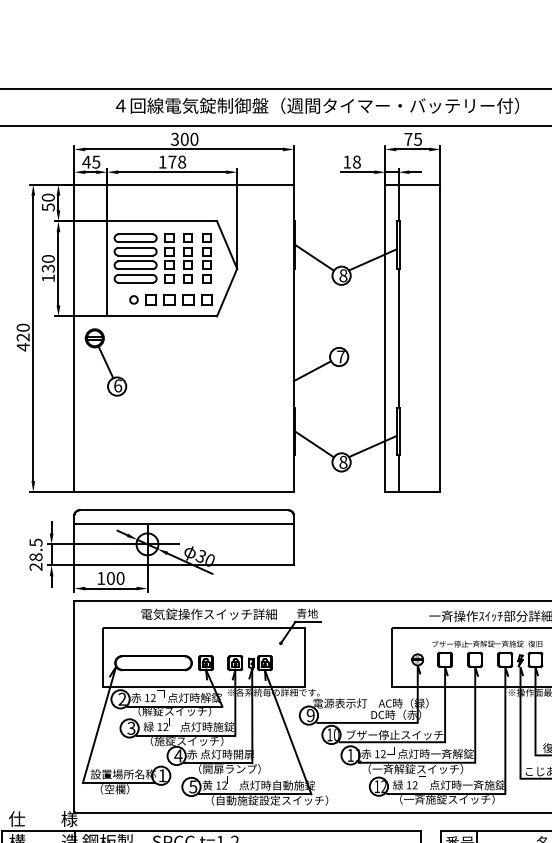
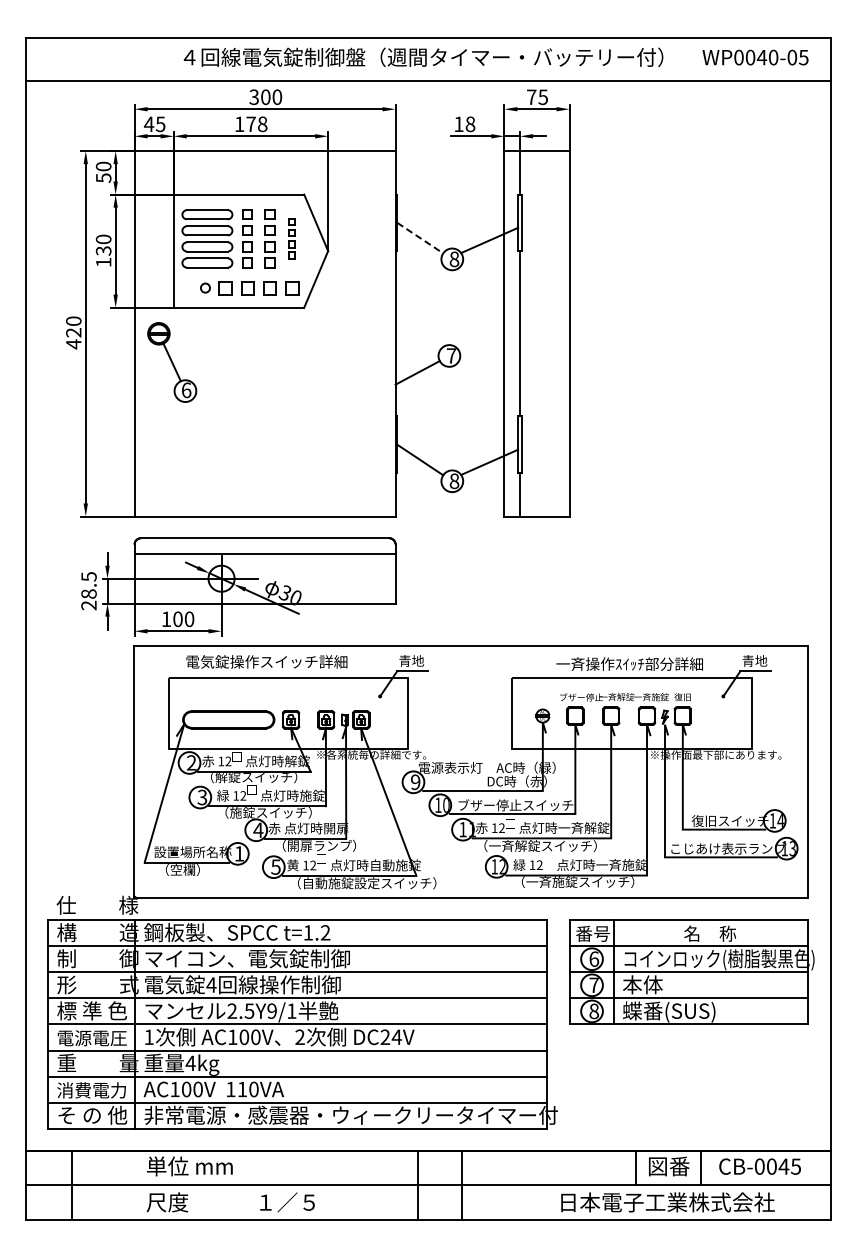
part: (206, 258) -> (291, 238), size x0.7
line: (314, 258) -> (420, 238), solid -> dashed
text: (208, 613) -> (266, 661), moved

